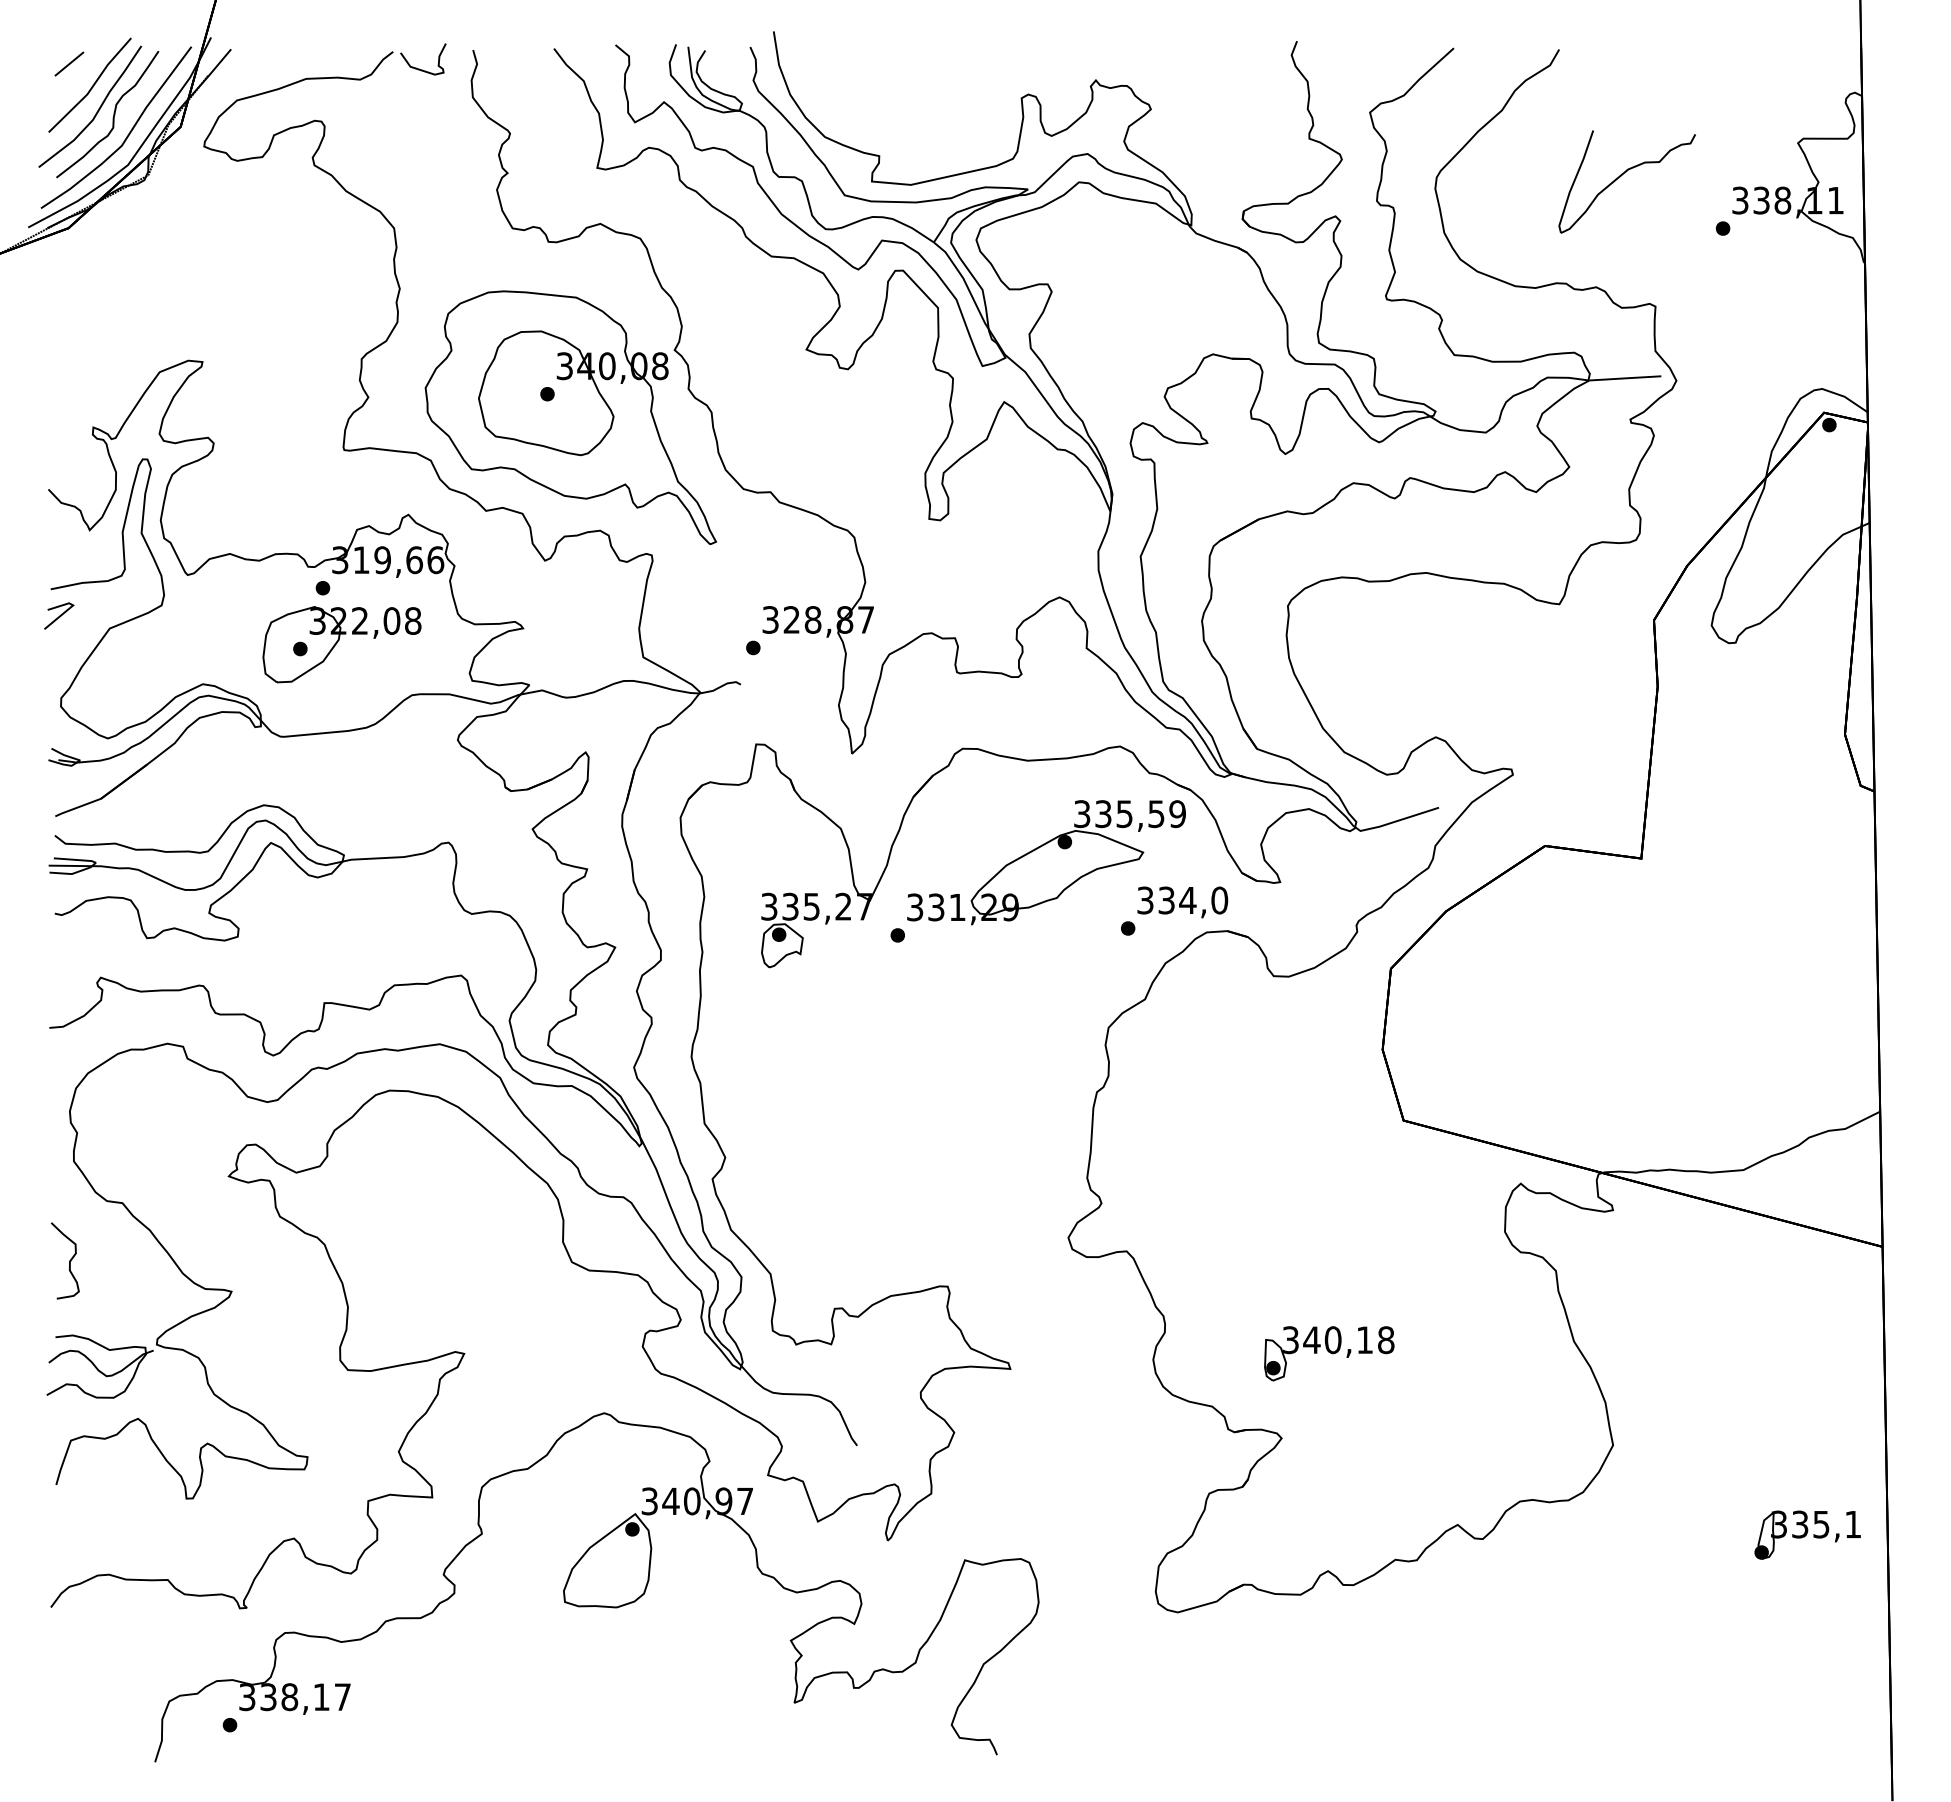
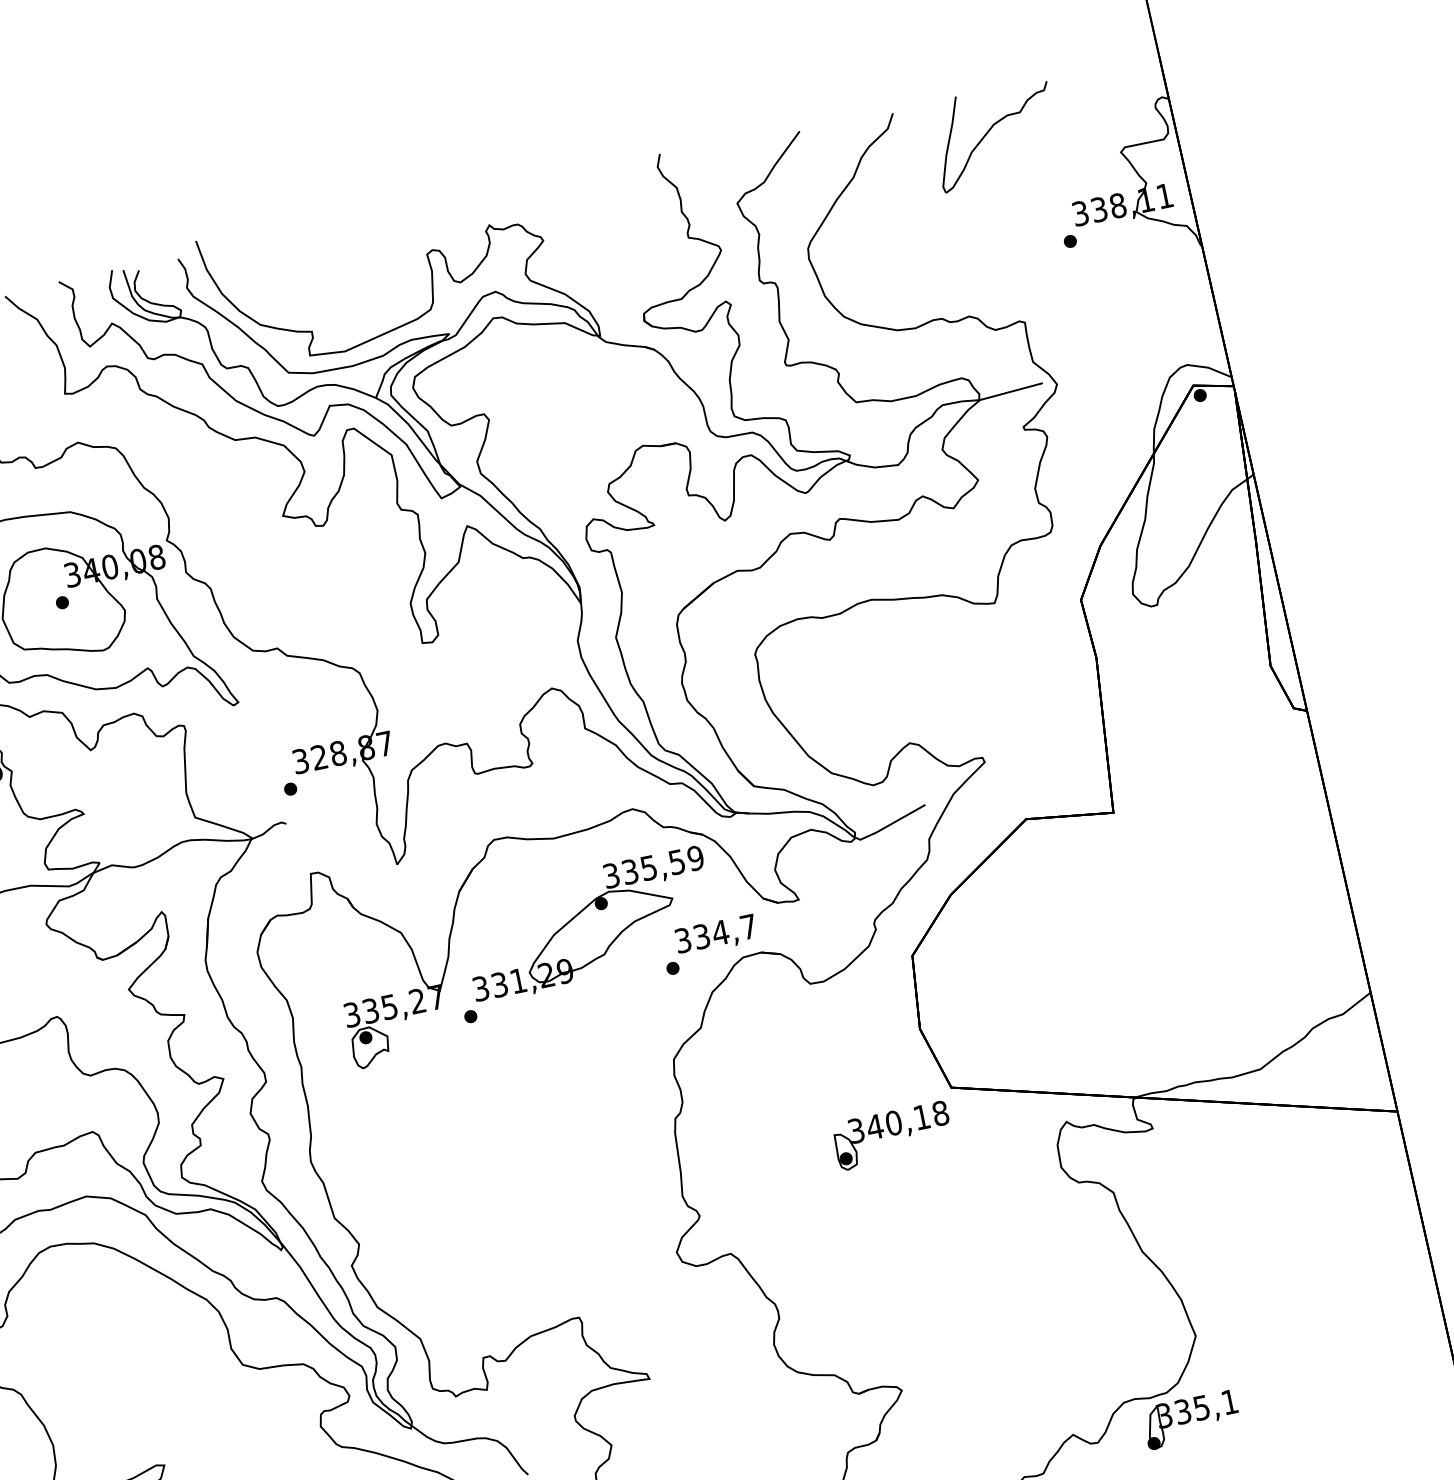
part: (1621, 176) -> (989, 132), moved
text: (1219, 900) -> (748, 926), 334,0 -> 334,7
part: (1329, 1353) -> (893, 1135), moved
part: (1807, 1534) -> (1191, 1419), moved

